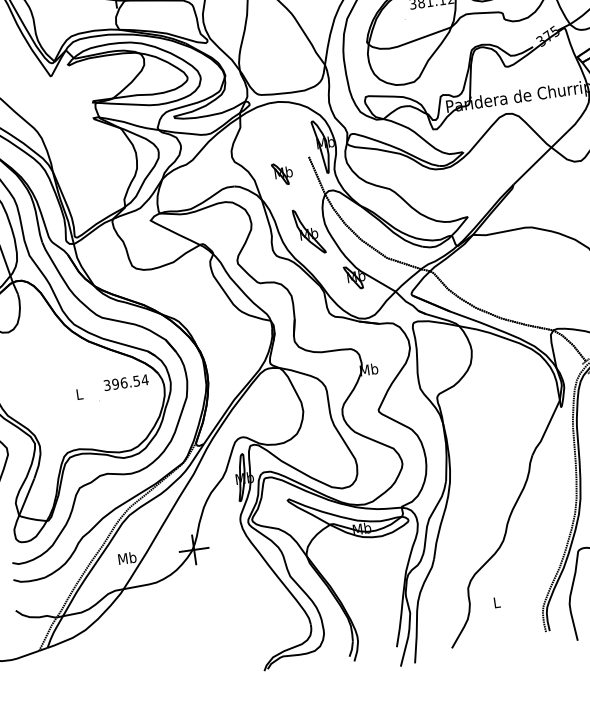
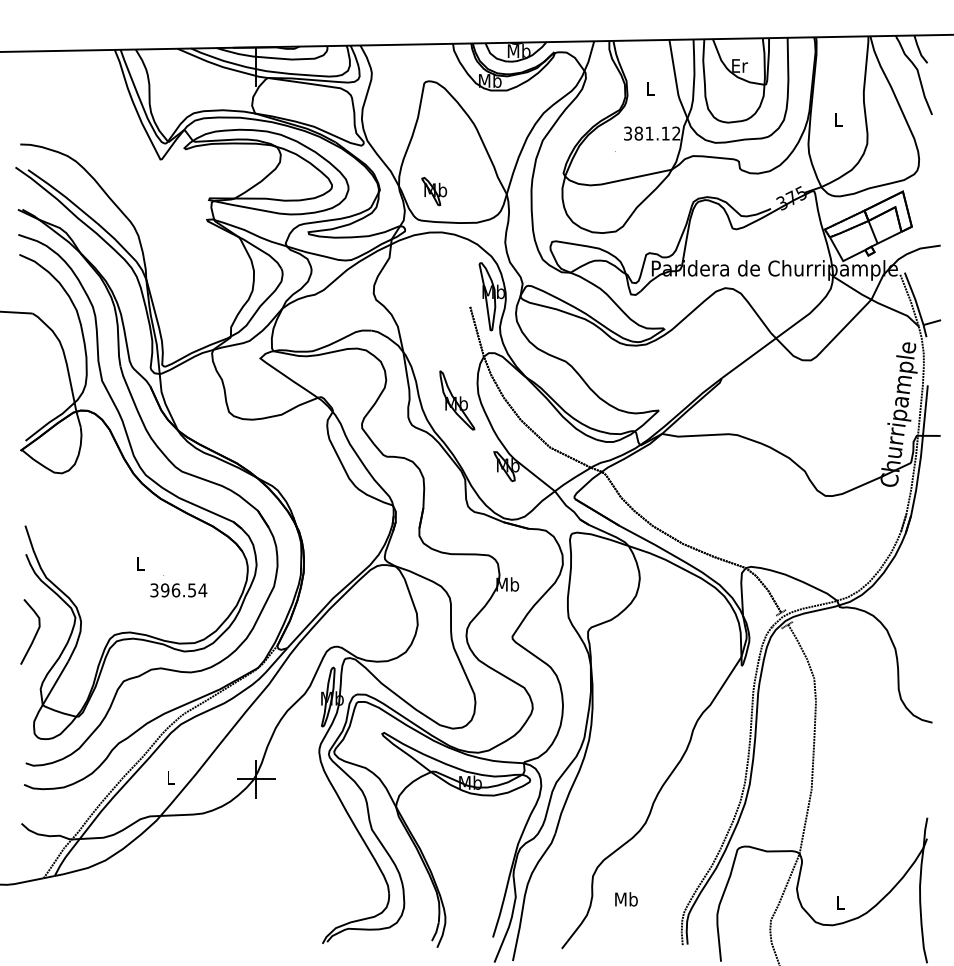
part: (282, 173) -> (434, 191), moved
text: (126, 382) -> (178, 590), moved
text: (127, 558) -> (170, 777), Mb -> L
text: (496, 602) -> (626, 899), L -> Mb

